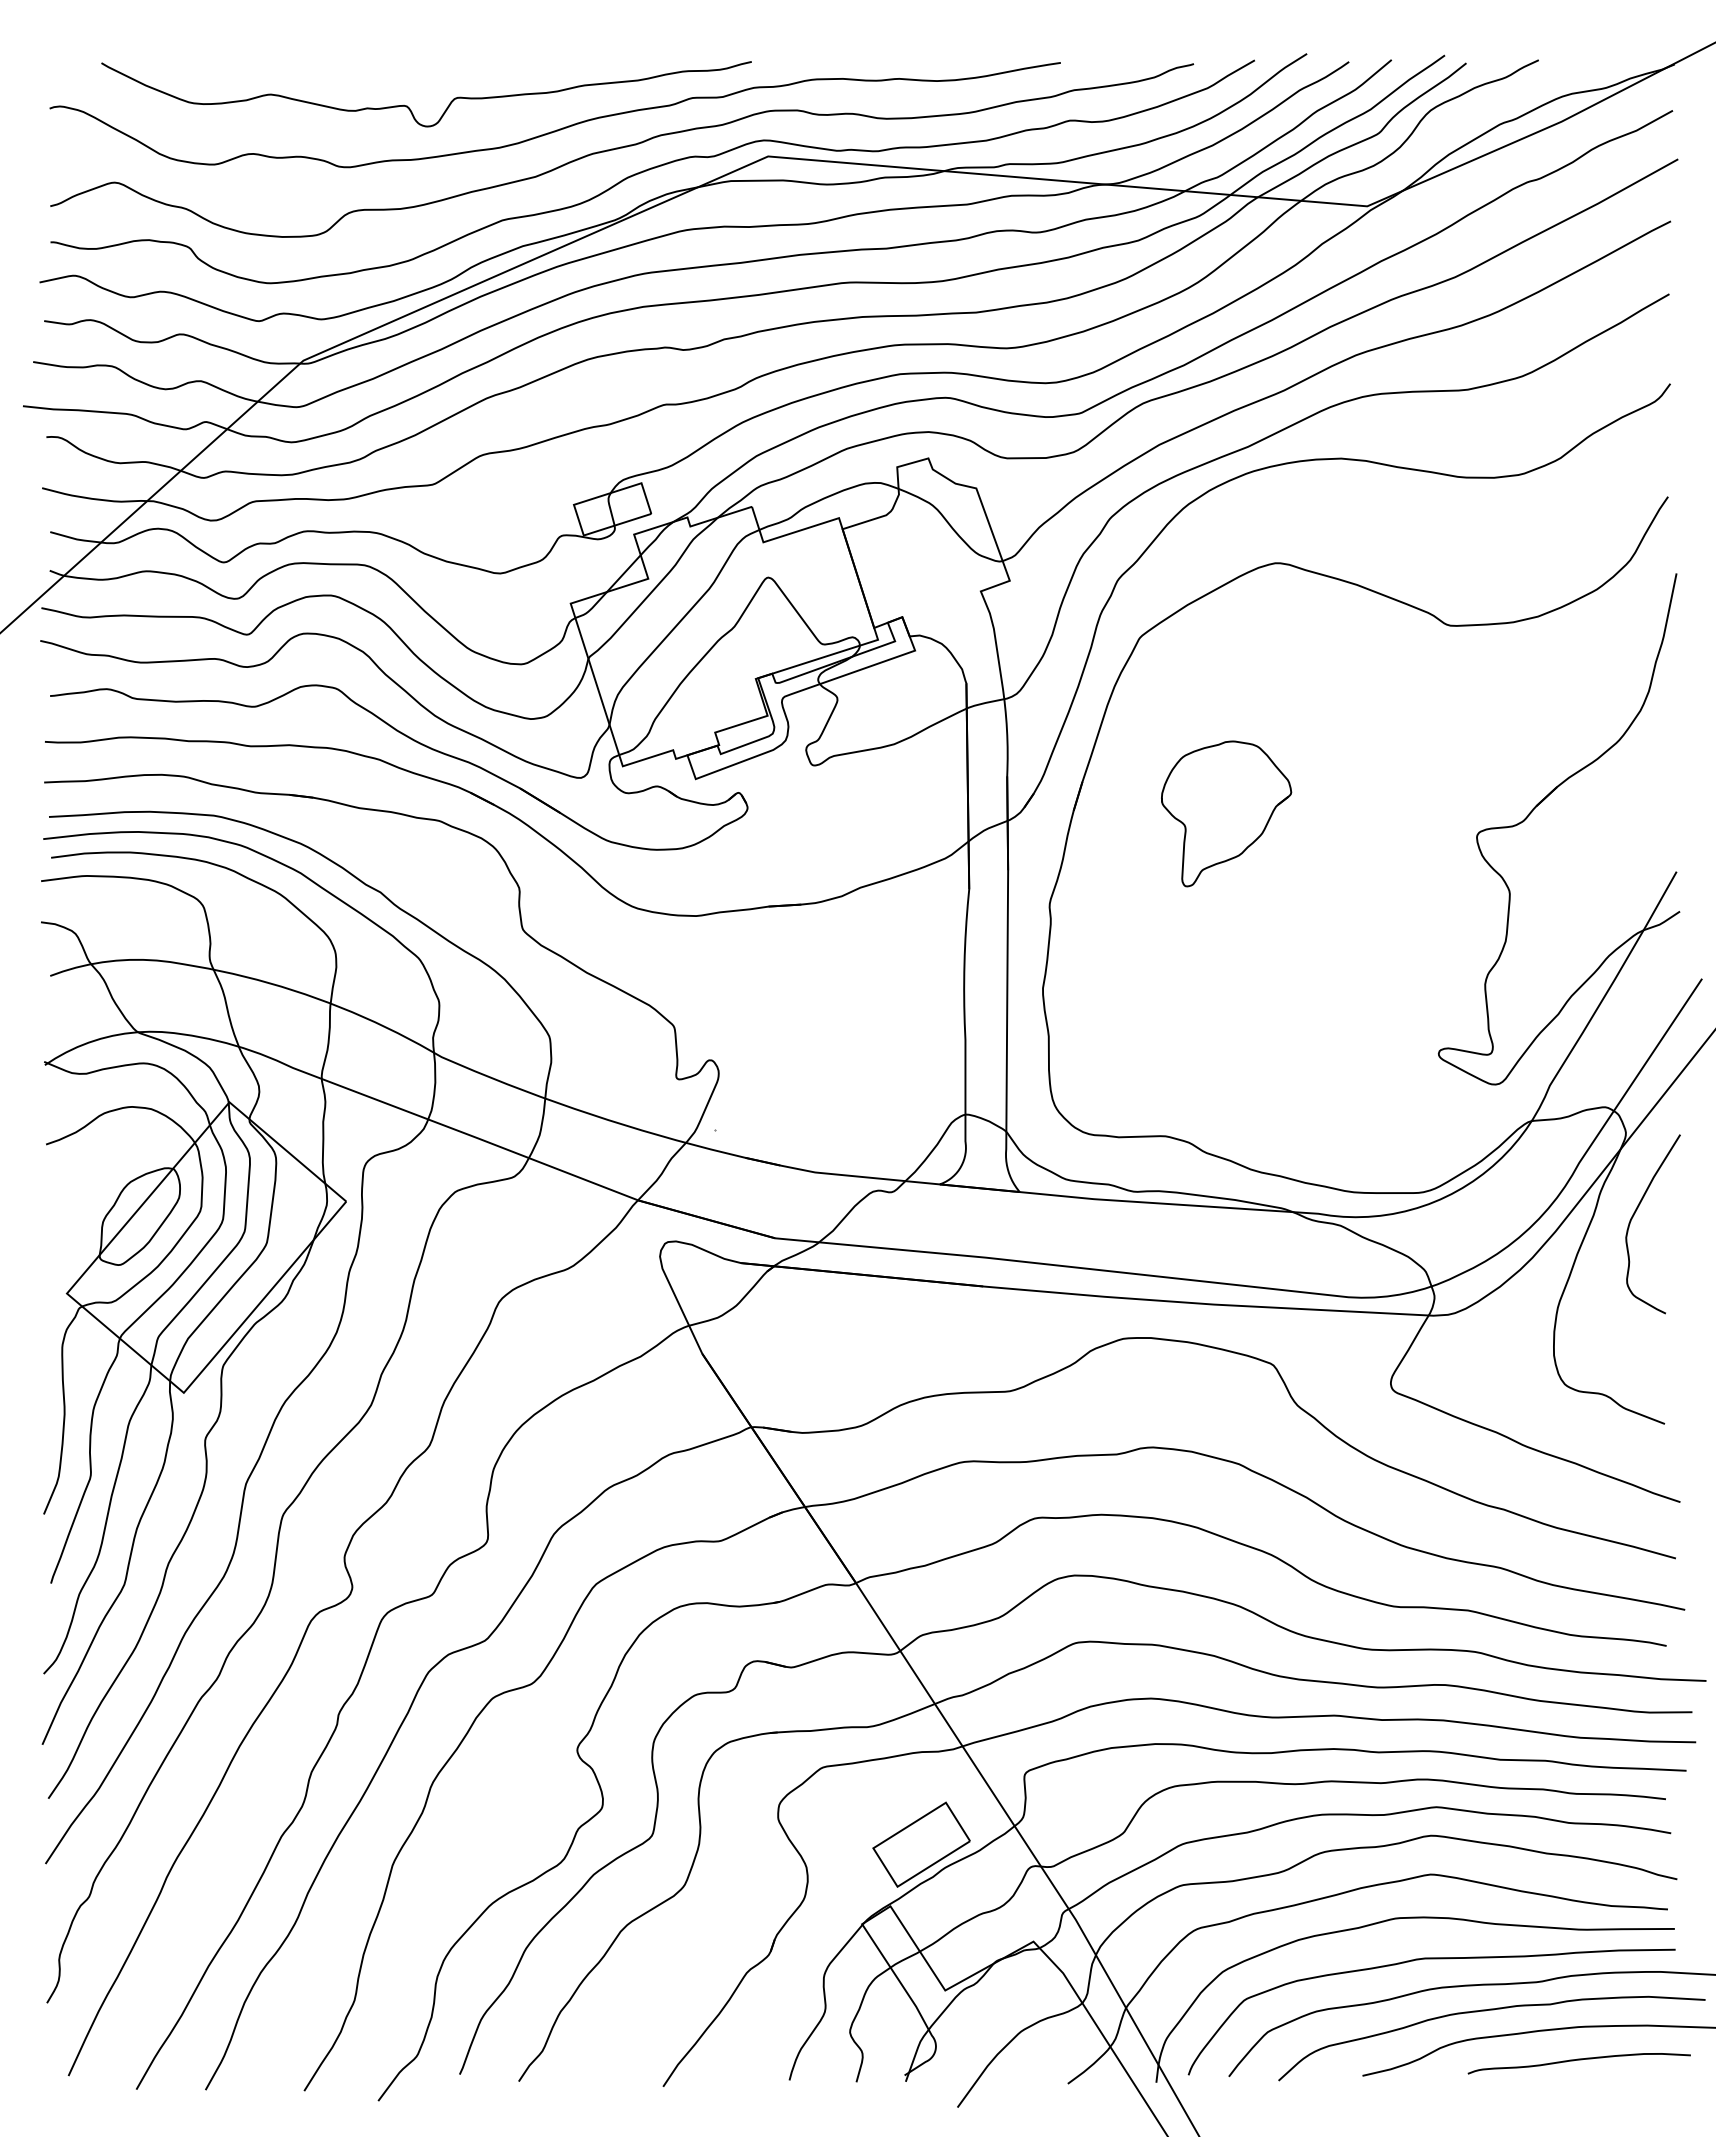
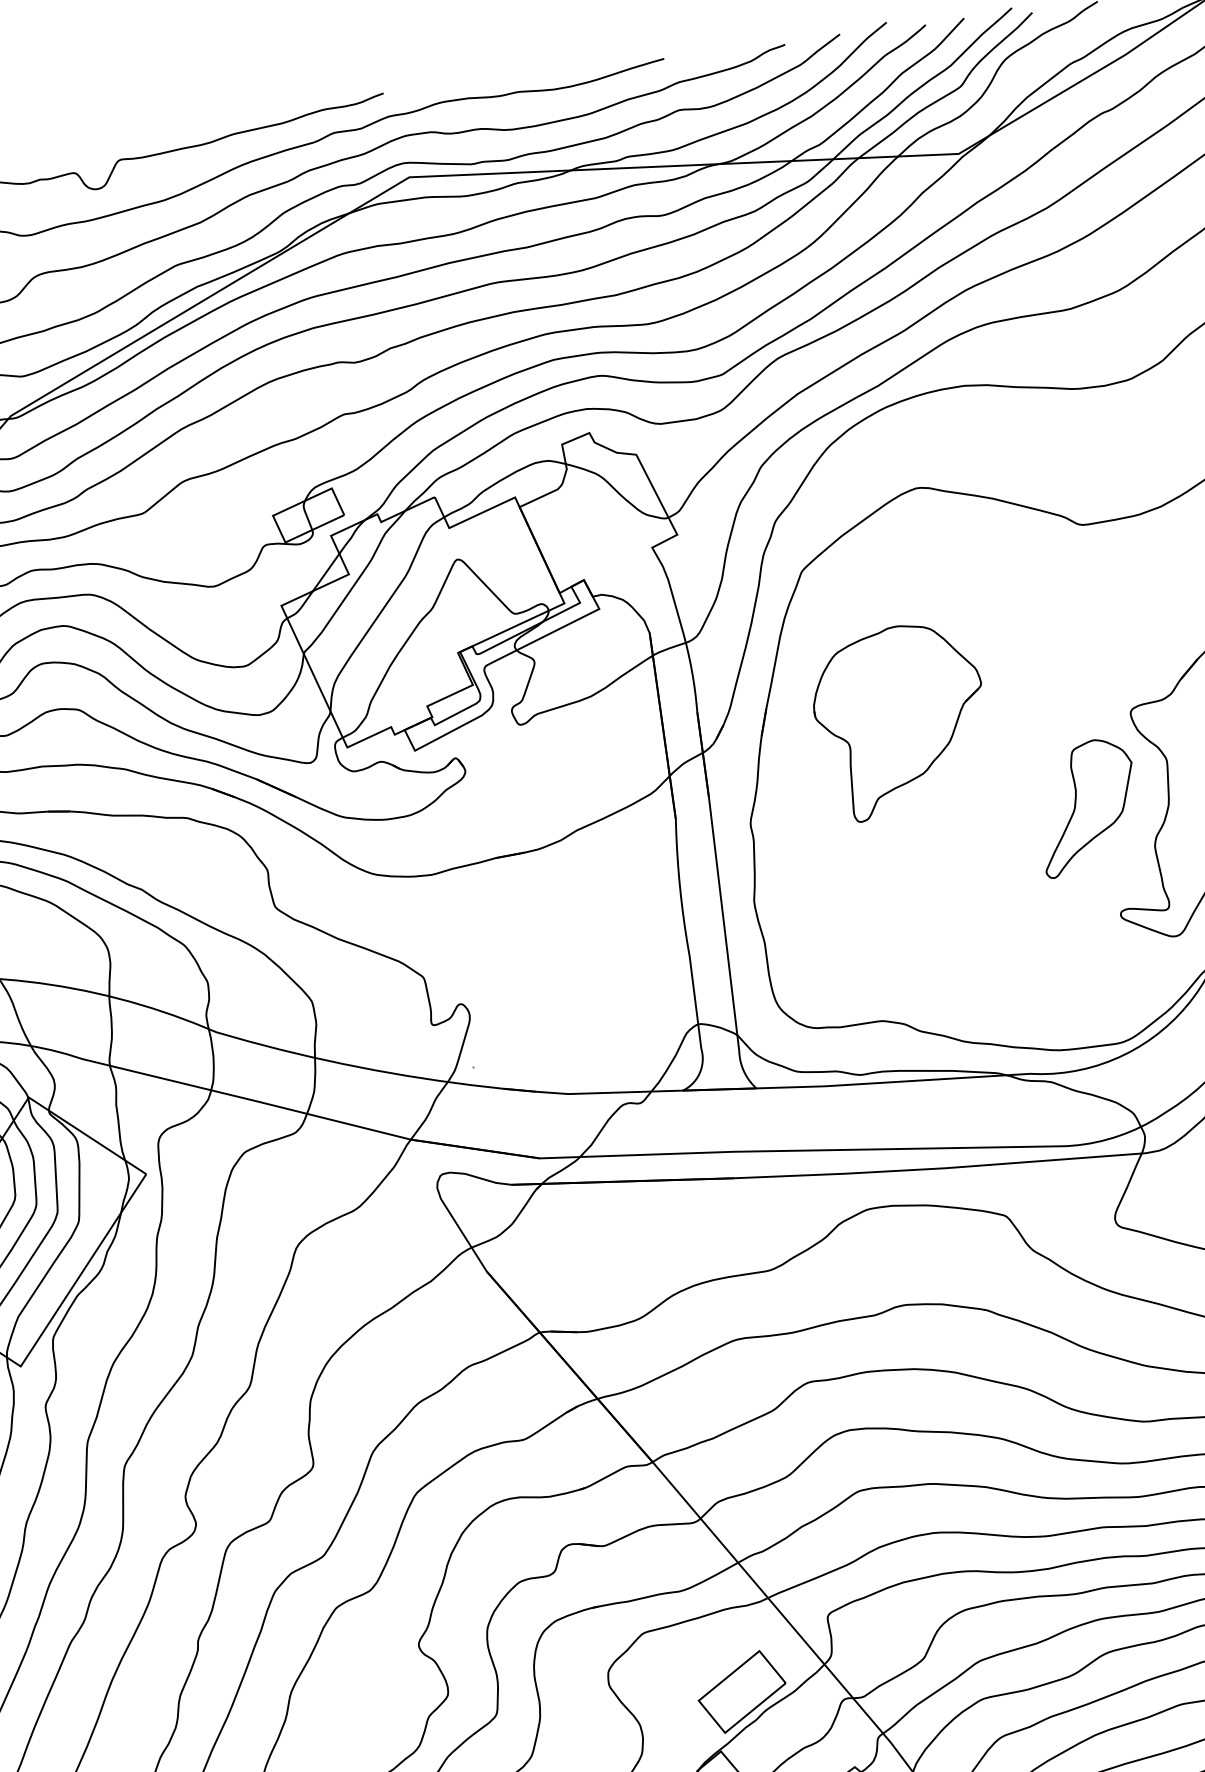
part: (1226, 813) -> (900, 721), size x1.43
part: (1417, 932) -> (1087, 807), added

